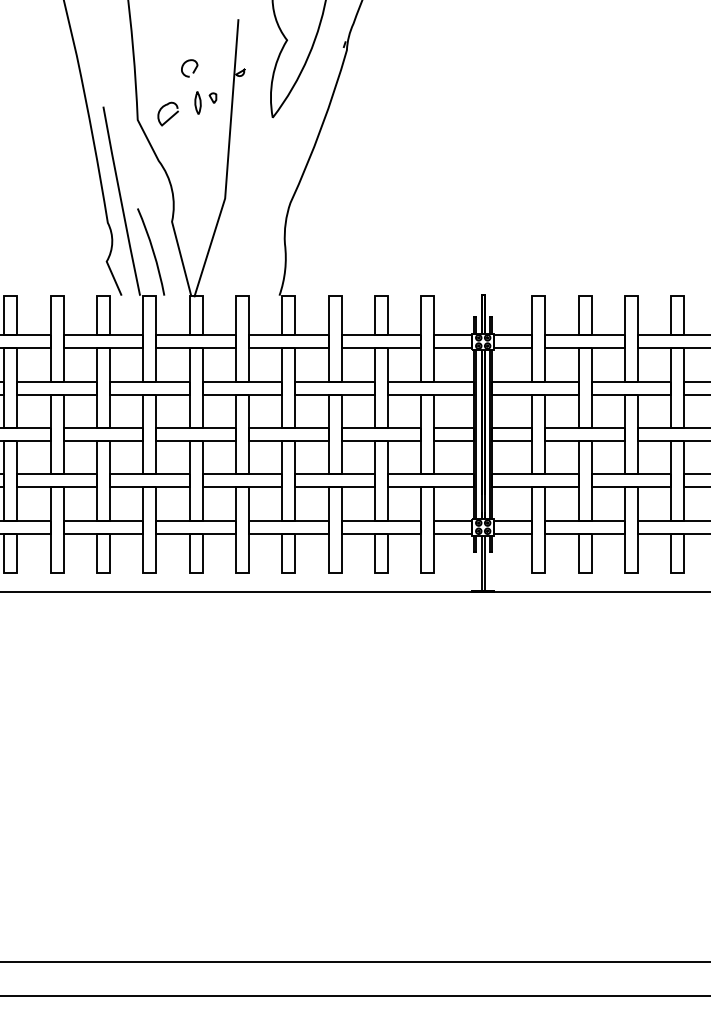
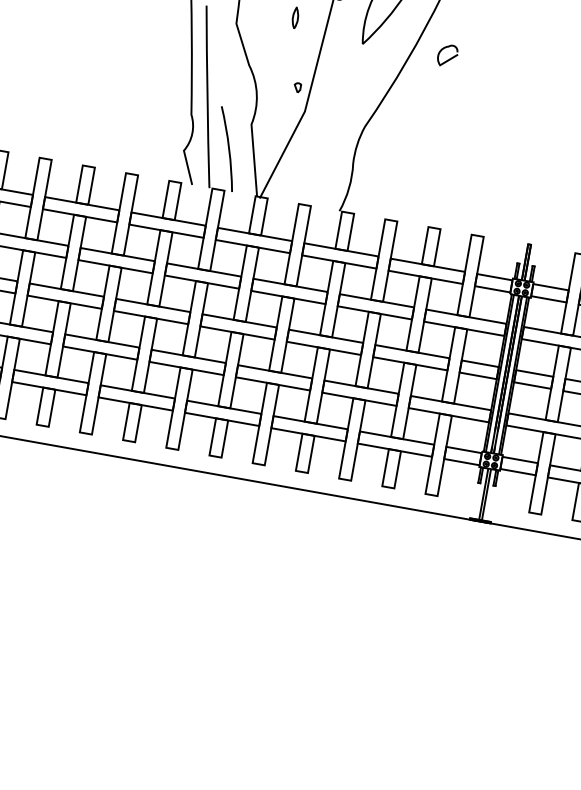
part: (212, 97) -> (297, 87), moved
curve: (170, 116) -> (449, 58), moved

